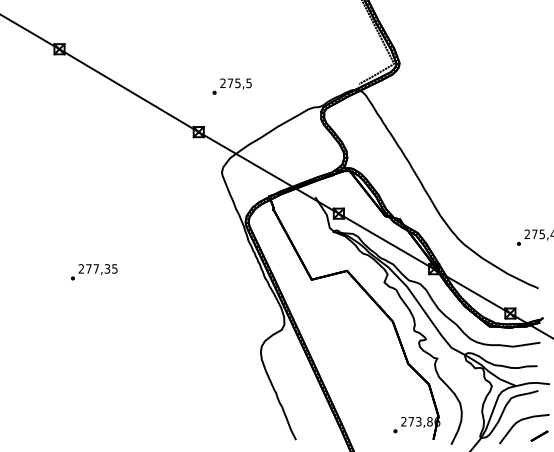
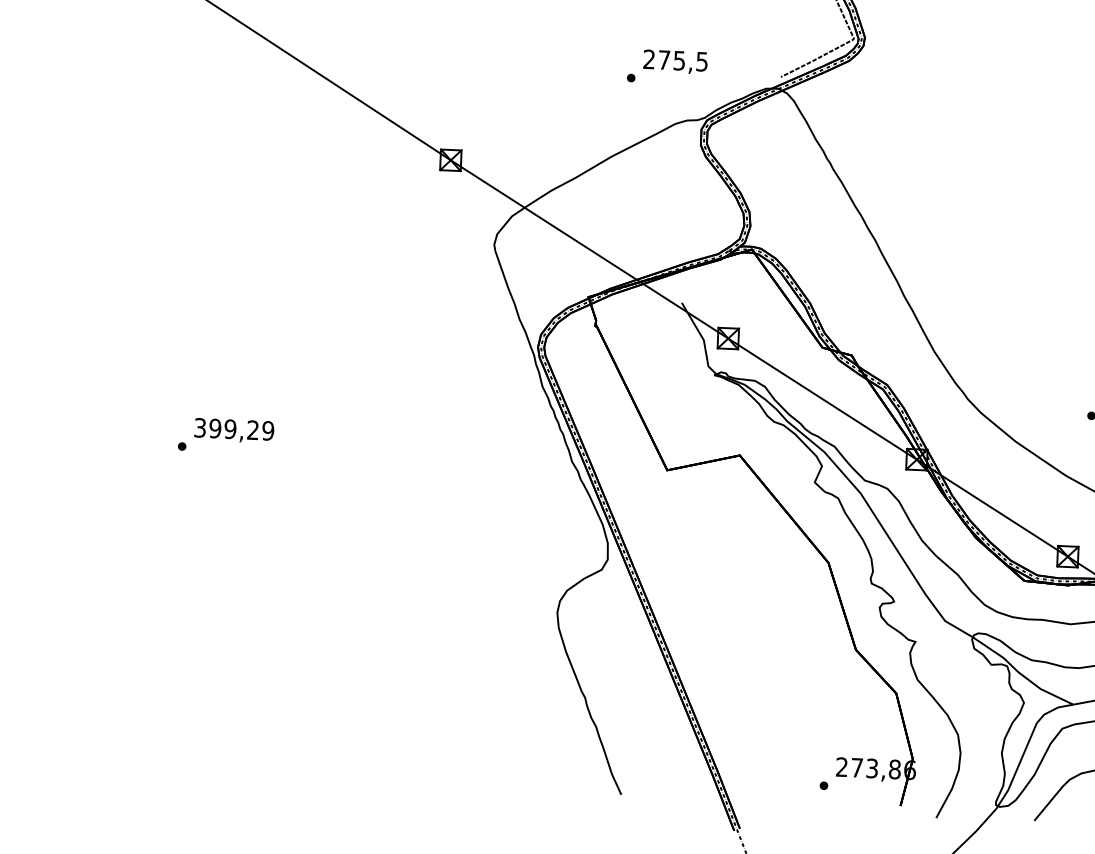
text: (231, 86) -> (666, 66), moved
text: (97, 268) -> (232, 428), 277,35 -> 399,29

